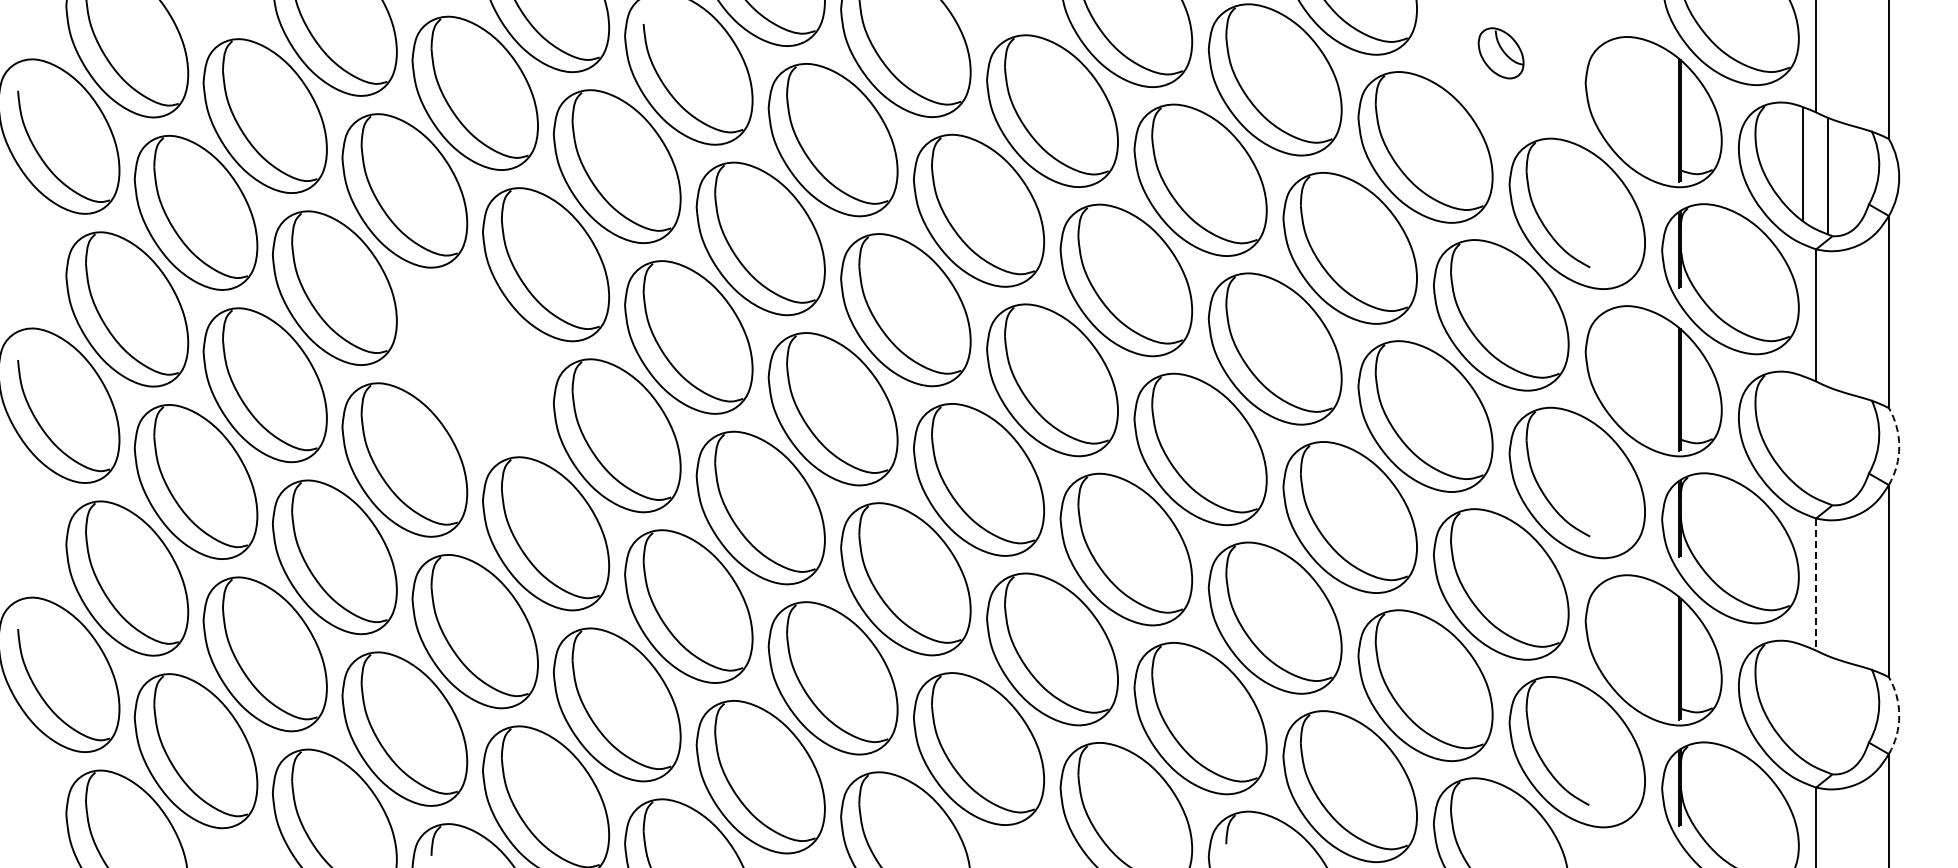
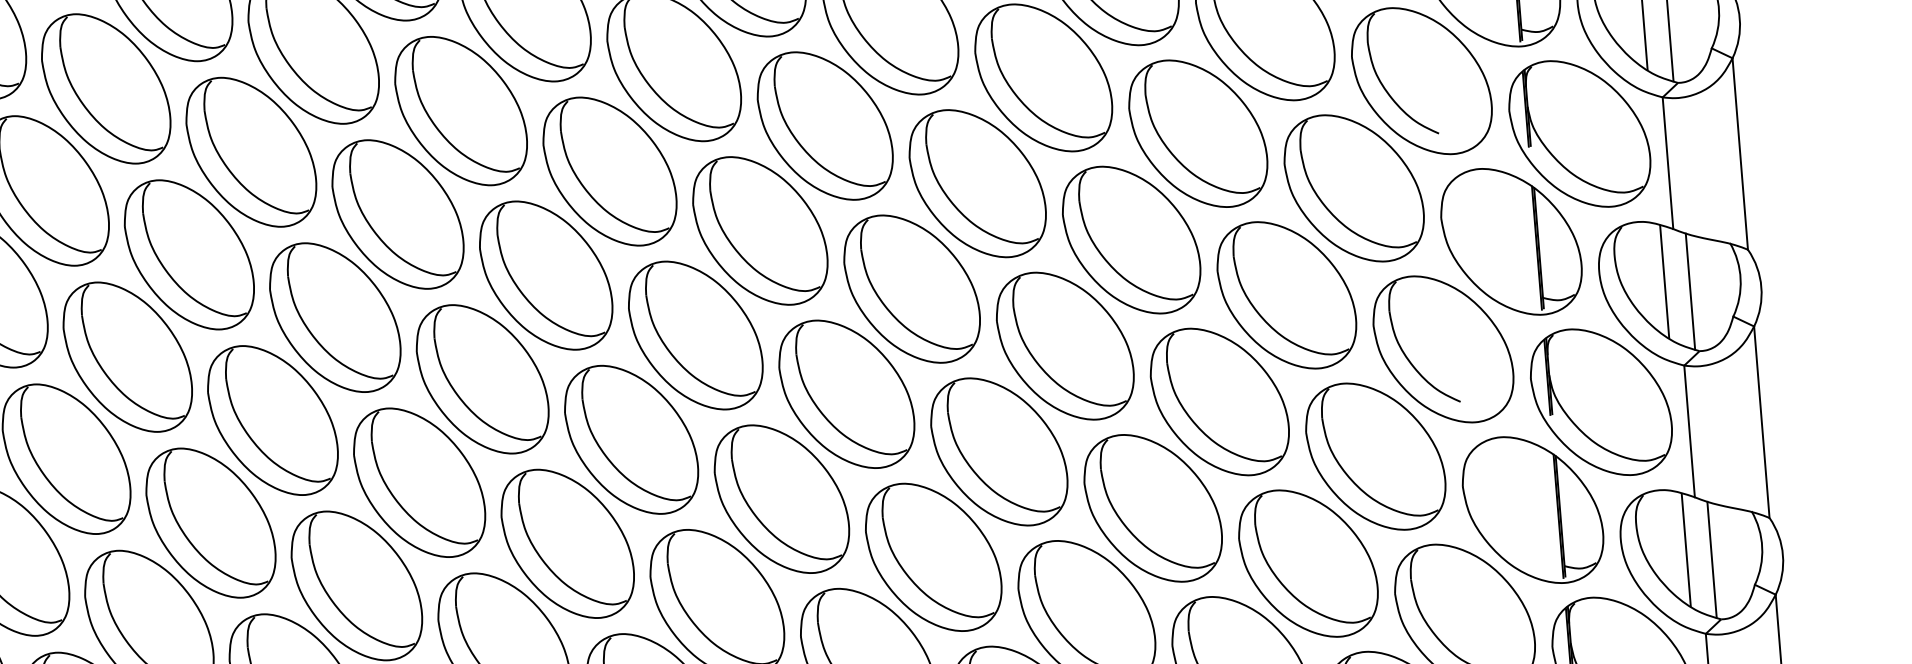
part: (474, 362) -> (334, 317), added
line: (1803, 433) -> (1664, 281), added
line: (1828, 445) -> (1690, 291), added
arc: (1899, 446) -> (1761, 287), dashed -> solid
line: (1816, 585) -> (1690, 432), dashed -> solid
line: (1803, 702) -> (1686, 550), added
line: (1828, 714) -> (1712, 560), added
arc: (1899, 715) -> (1783, 555), dashed -> solid

